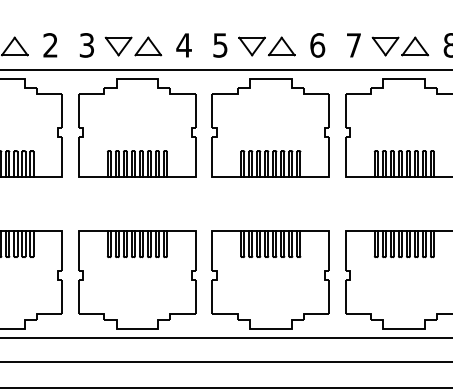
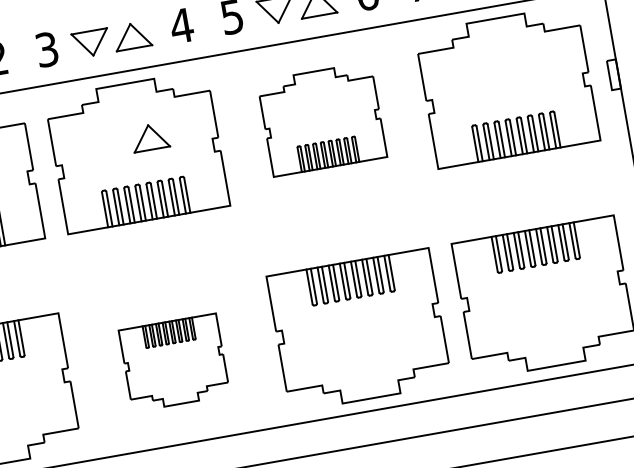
part: (148, 119) -> (150, 137), added
part: (270, 127) -> (321, 118), size x0.7
part: (137, 279) -> (174, 361), size x0.6

